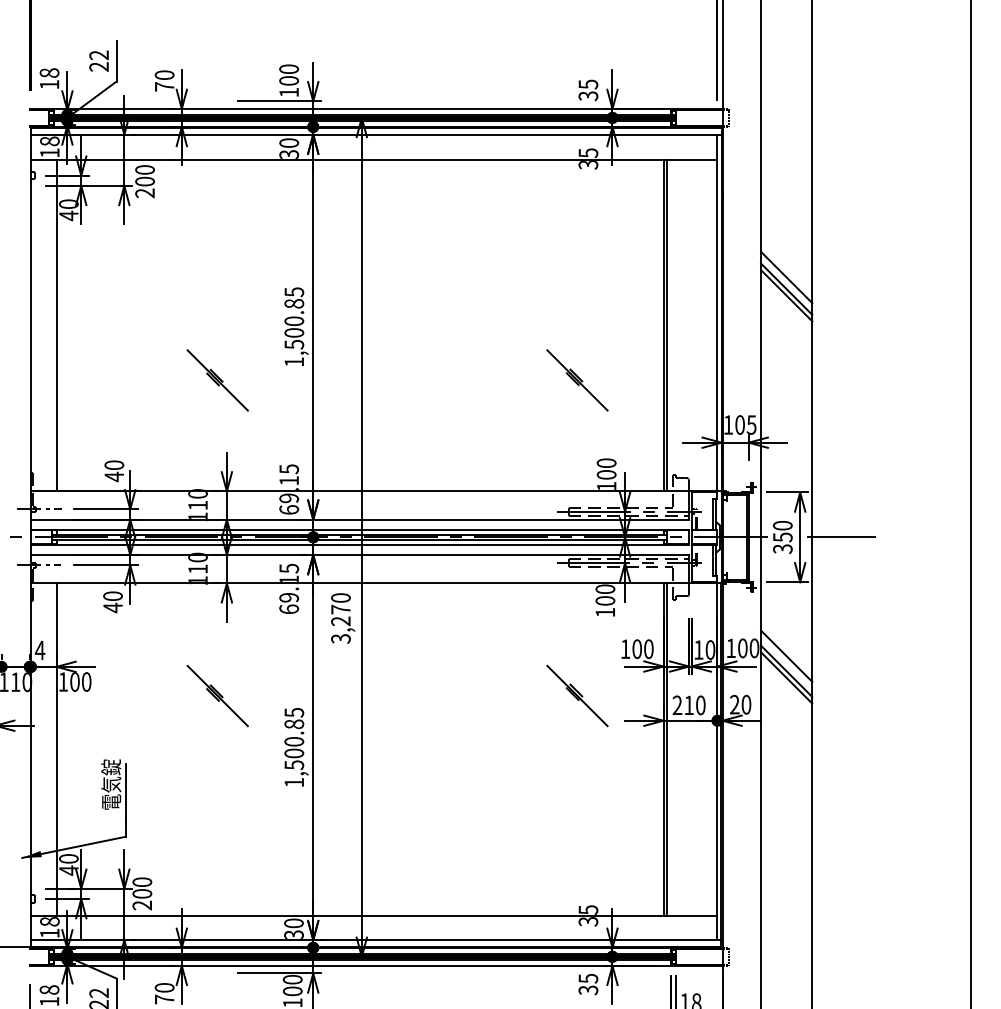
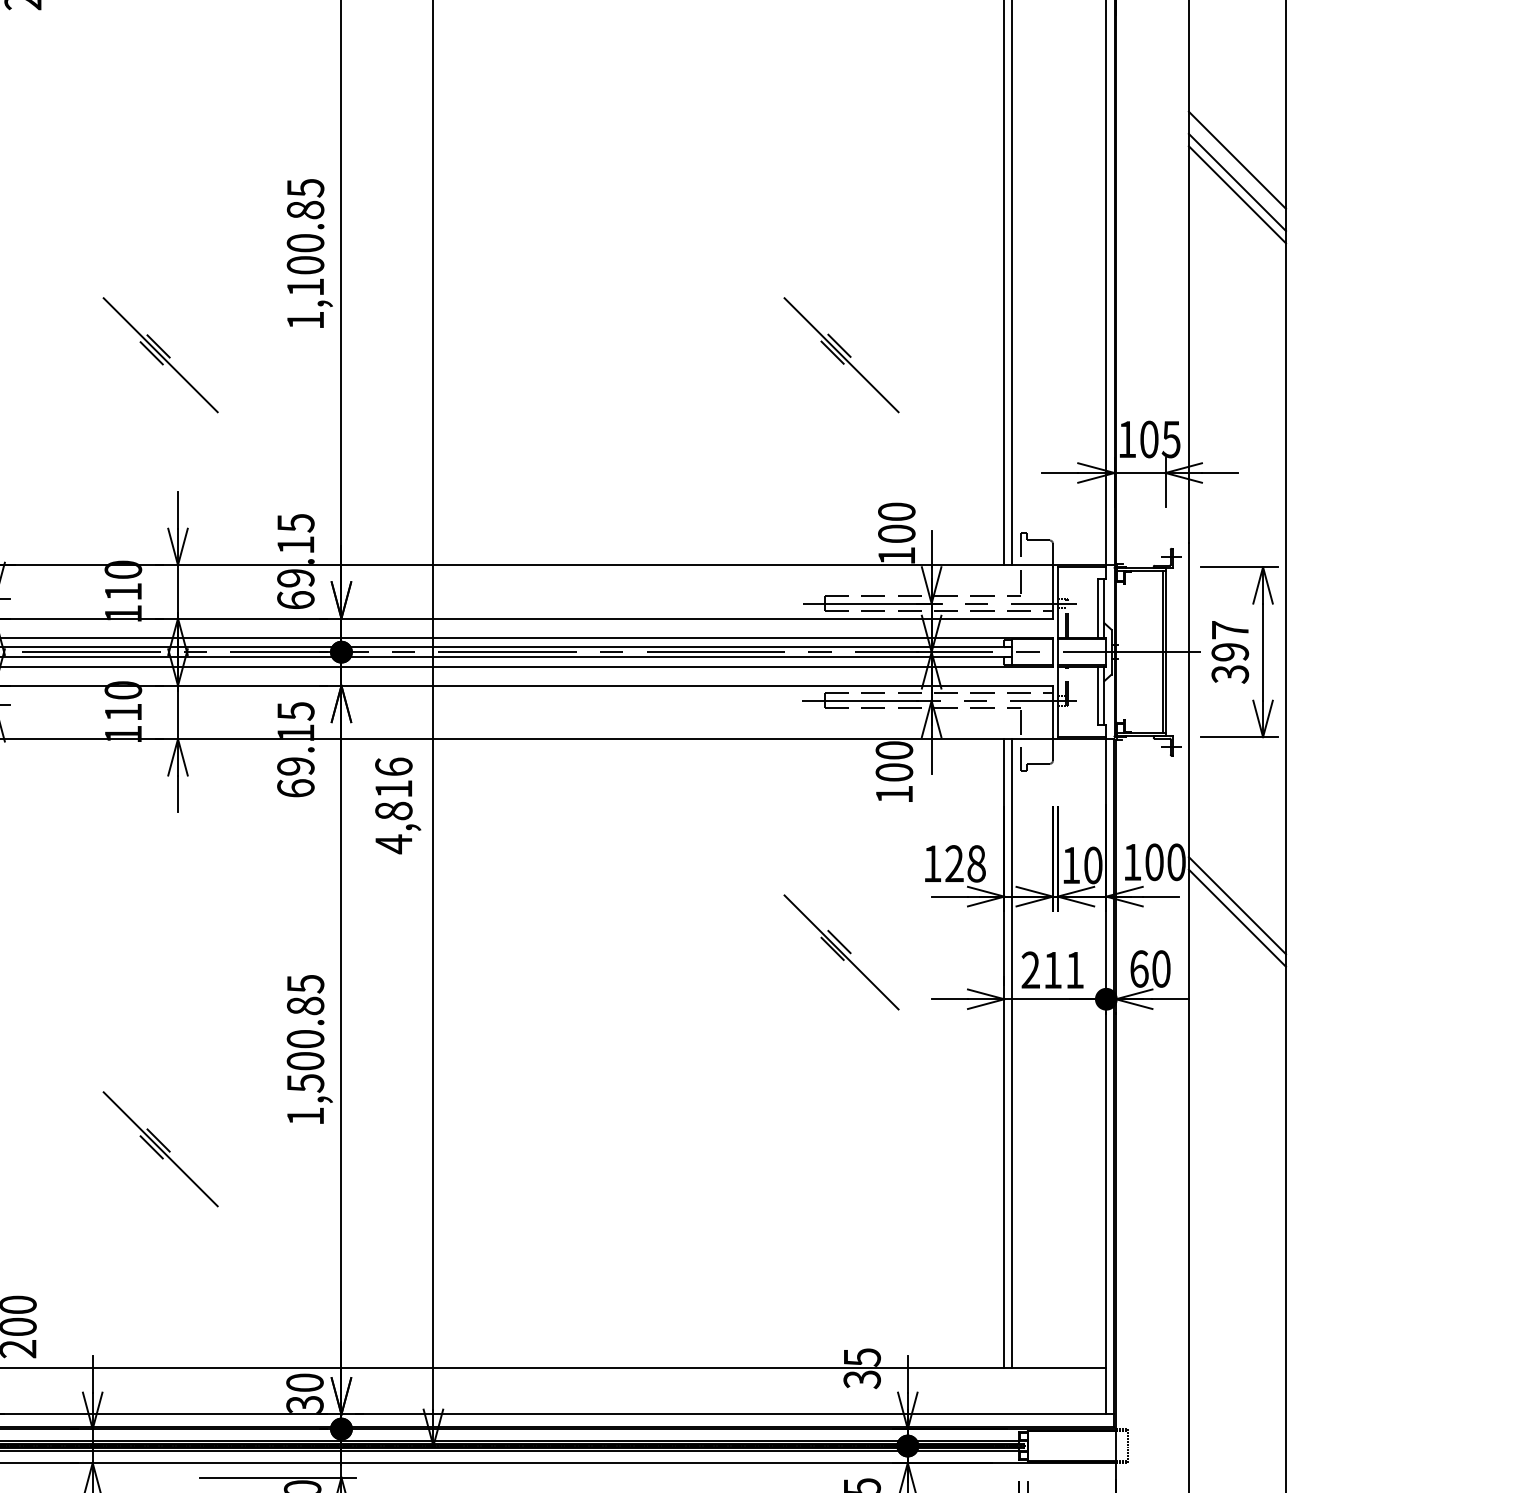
text: (294, 344) -> (305, 287), 1,500.85 -> 1,100.85
text: (782, 531) -> (1229, 641), 350 -> 397
line: (841, 537) -> (1341, 652), removed
text: (340, 618) -> (393, 805), 3,270 -> 4,816
text: (642, 649) -> (964, 864), 100 -> 128
line: (786, 655) -> (1237, 875), removed
part: (217, 695) -> (160, 1148), moved
text: (734, 704) -> (1138, 968), 20 -> 60
text: (700, 705) -> (1074, 970), 210 -> 211

